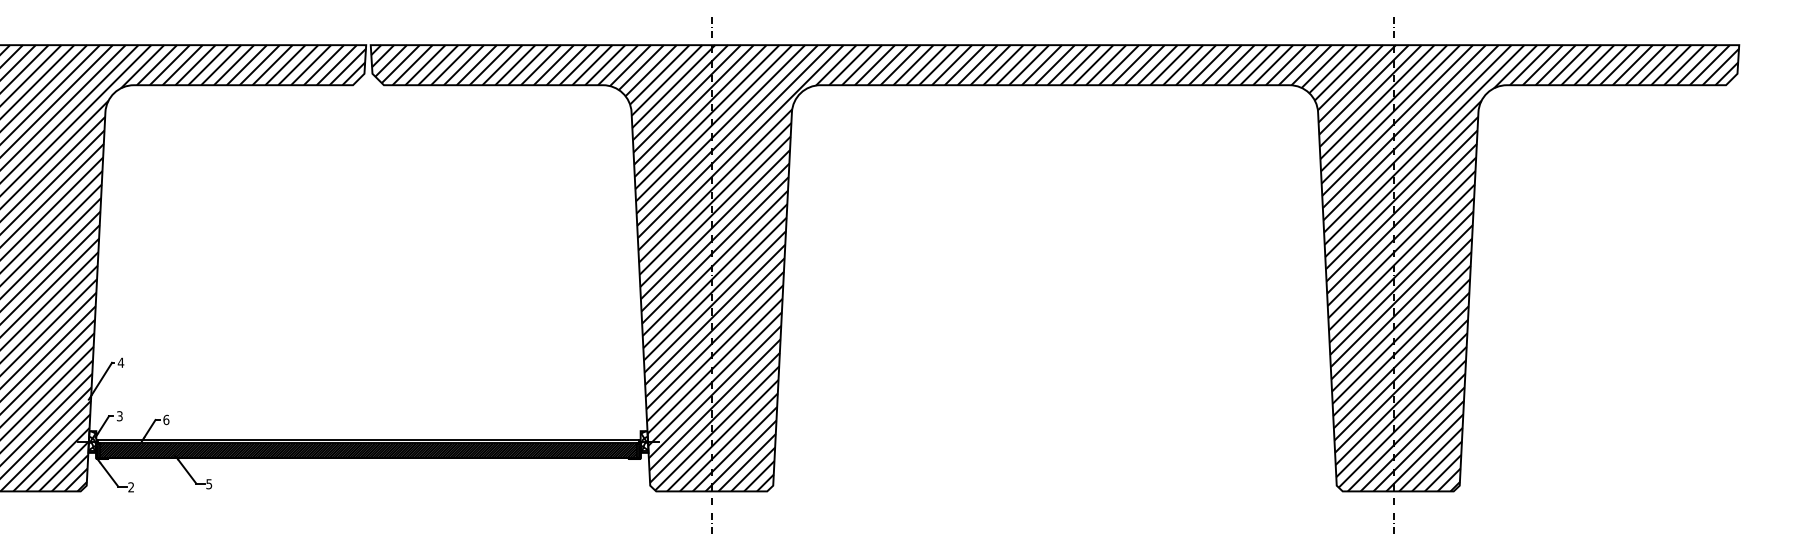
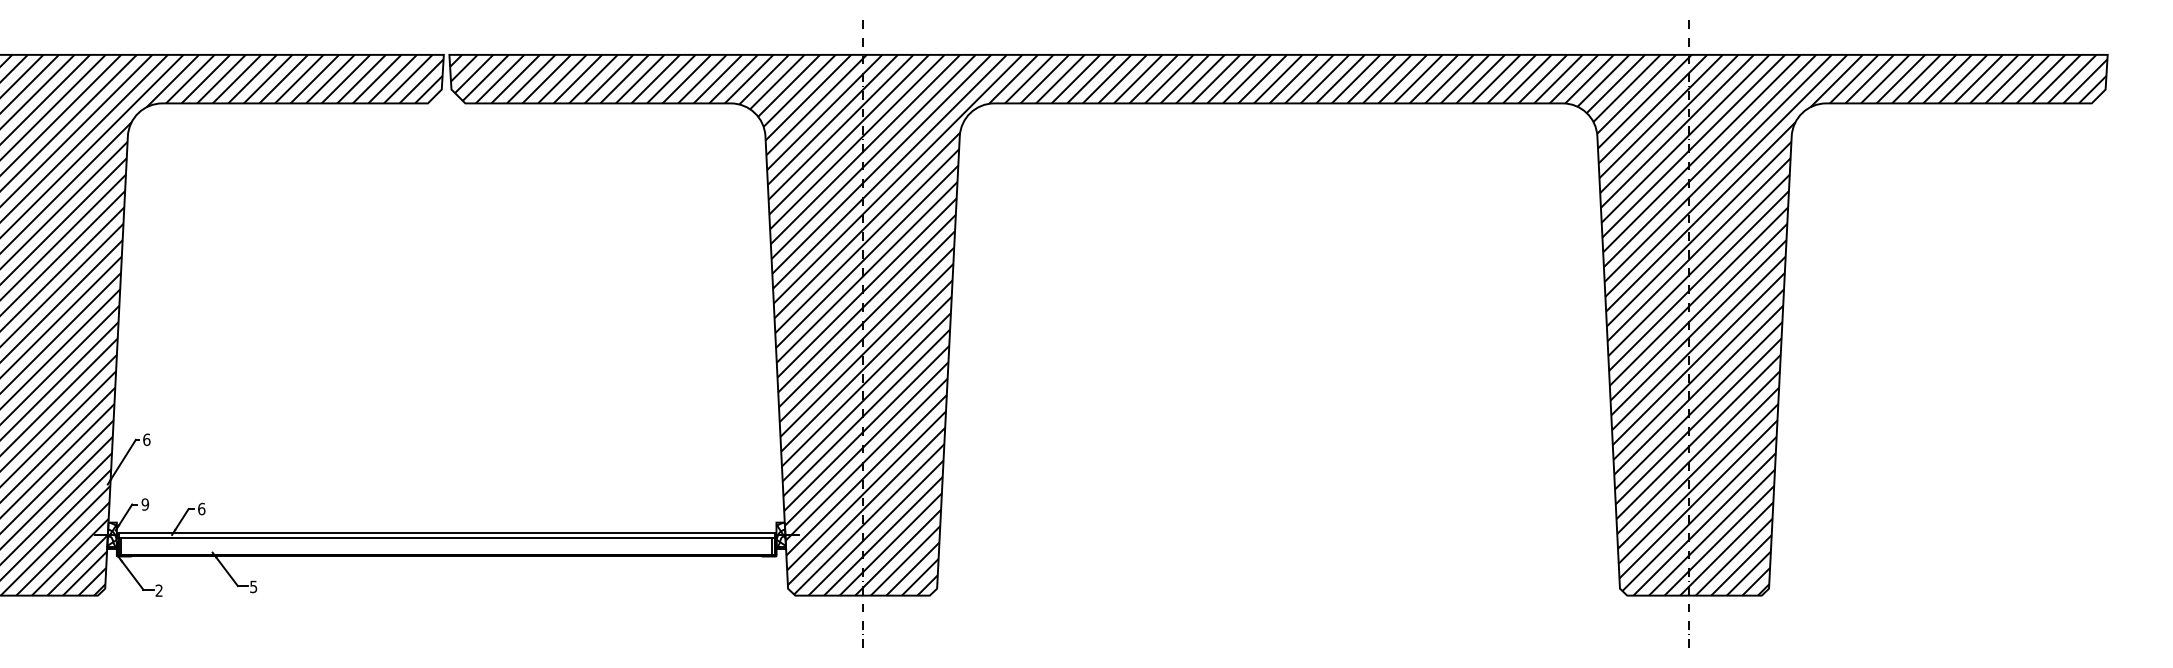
text: (120, 362) -> (146, 439), 4 -> 6
text: (119, 416) -> (144, 504), 3 -> 9
hatch: (368, 450) -> (446, 546), removed

